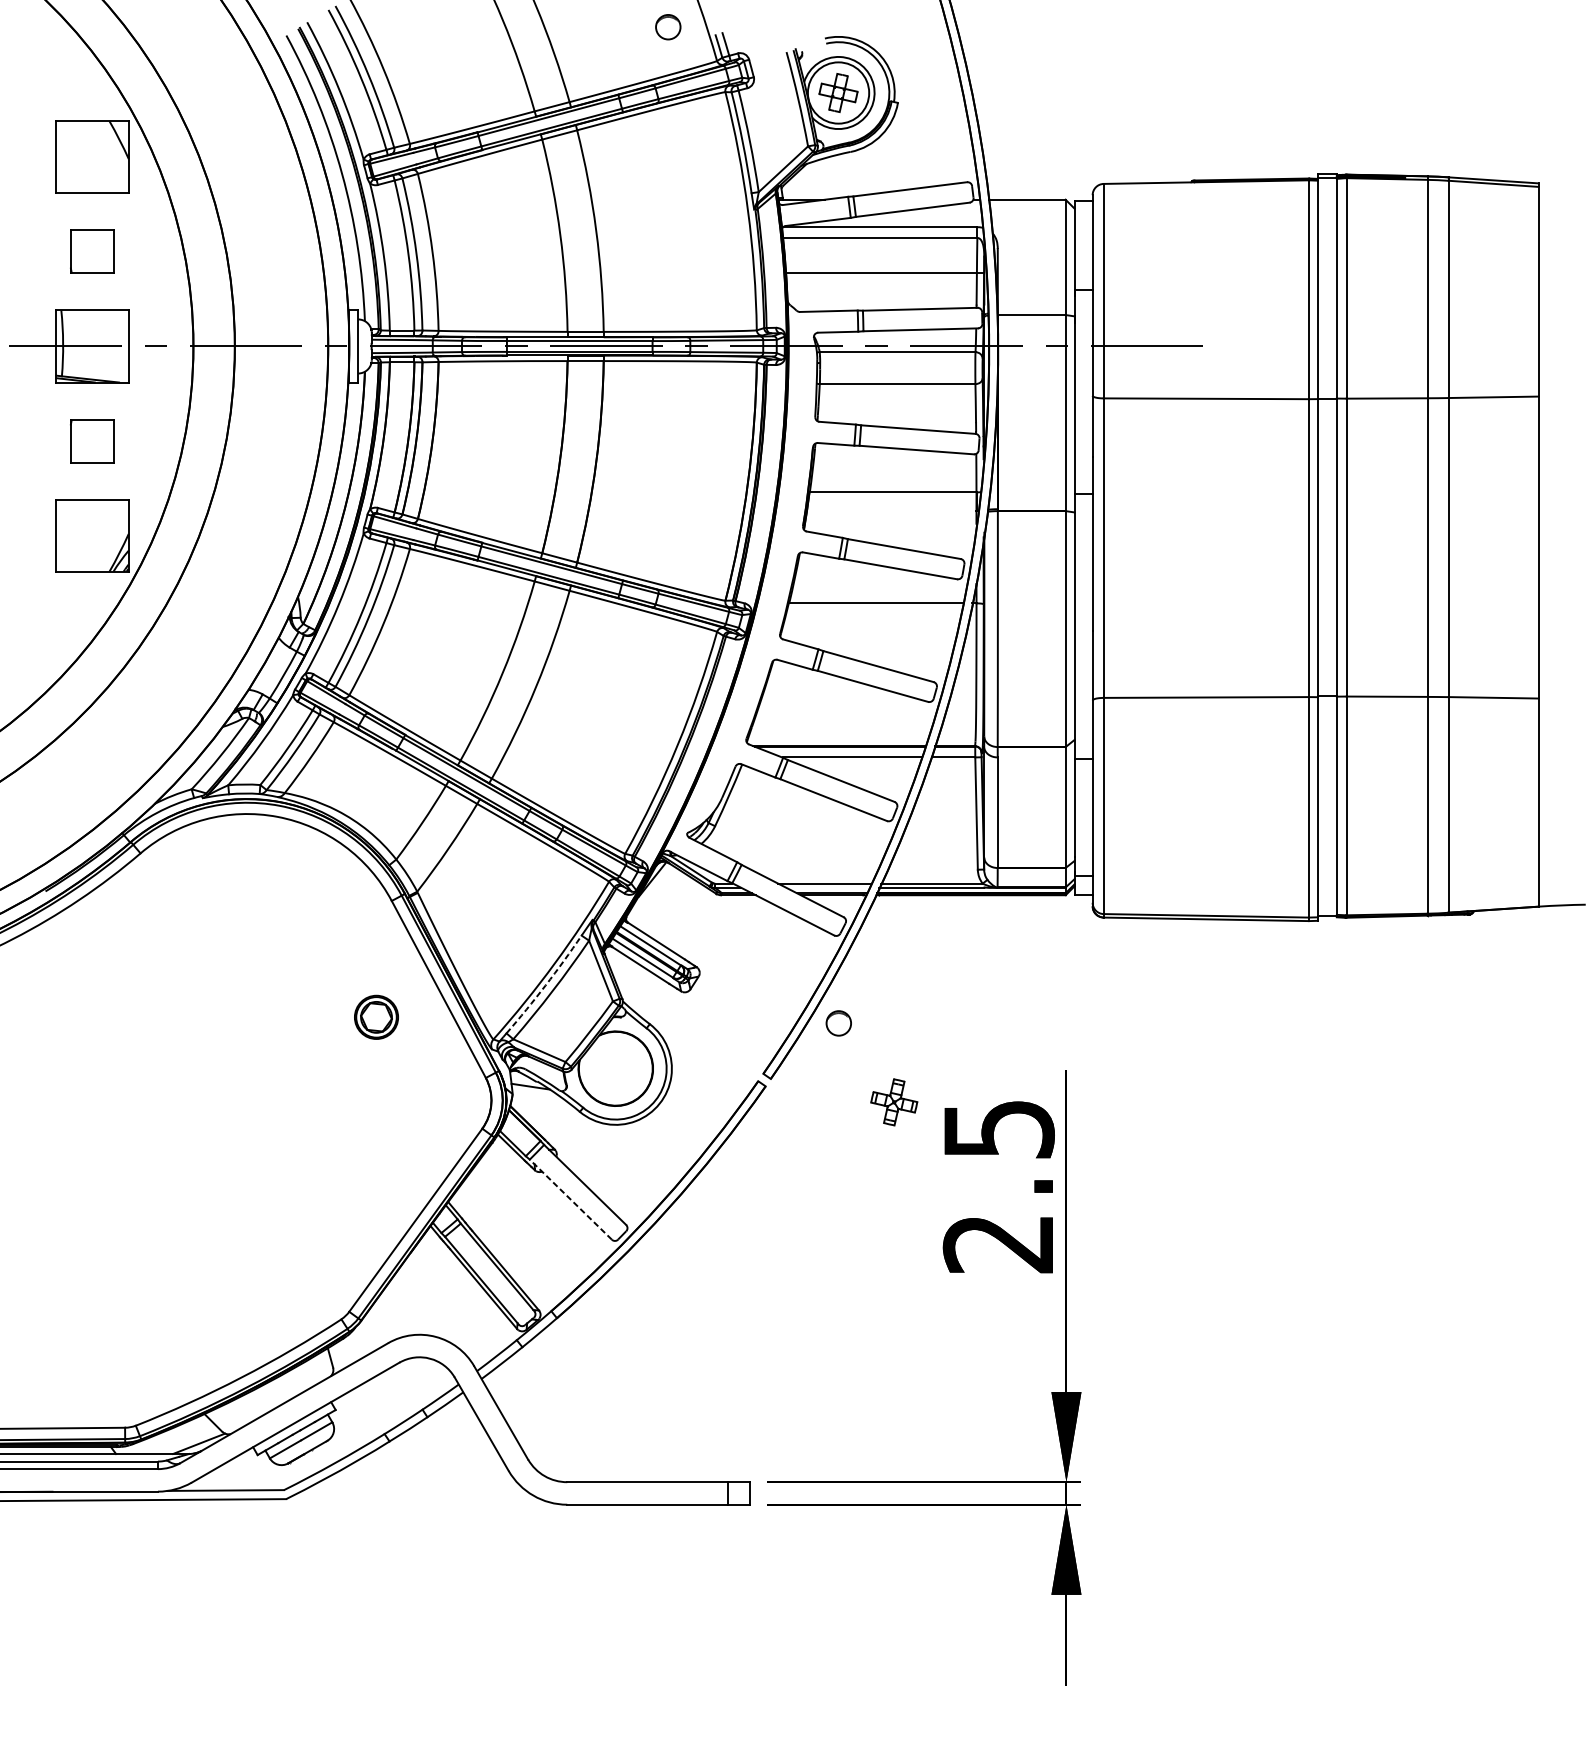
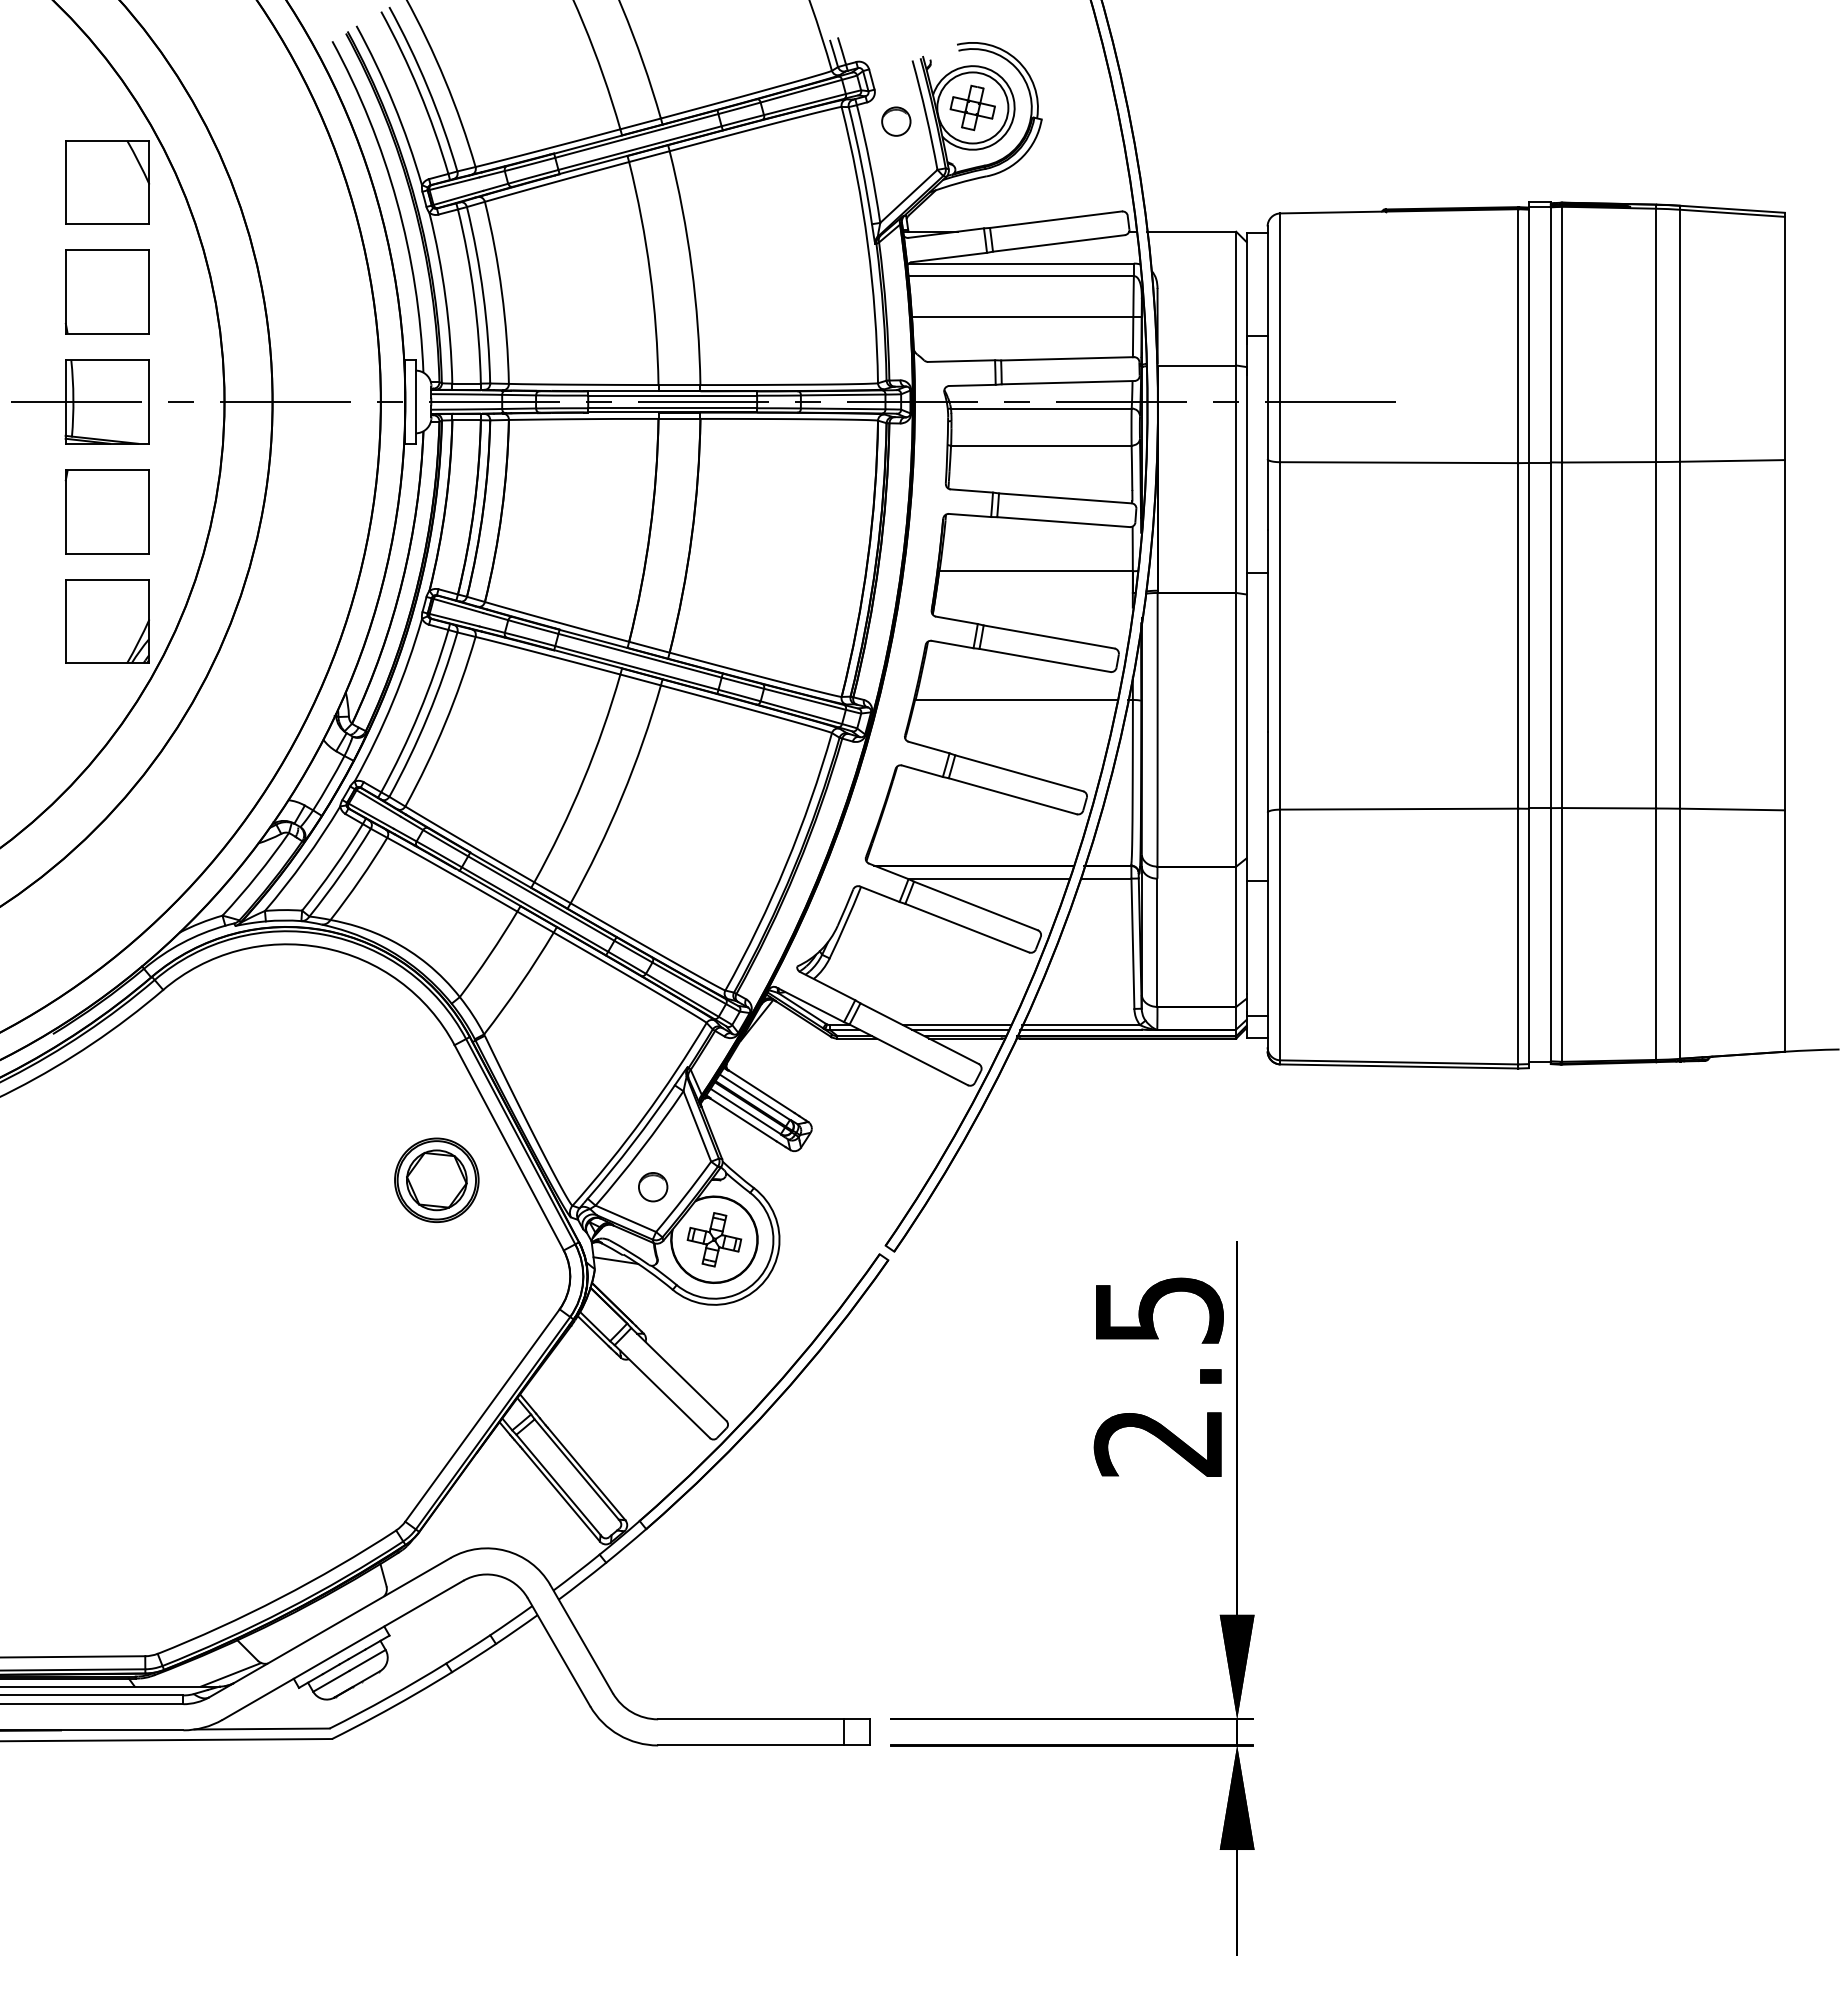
part: (668, 27) -> (896, 121), moved
part: (91, 251) -> (106, 291), size x1.67
part: (91, 440) -> (106, 511), size x1.67
line: (827, 887) -> (960, 1029), added
arc: (545, 985) -> (632, 1143), dashed -> solid
part: (376, 1016) -> (436, 1179), size x1.67
part: (839, 1023) -> (653, 1187), moved
part: (894, 1102) -> (714, 1239), moved
line: (570, 1199) -> (661, 1391), dashed -> solid

